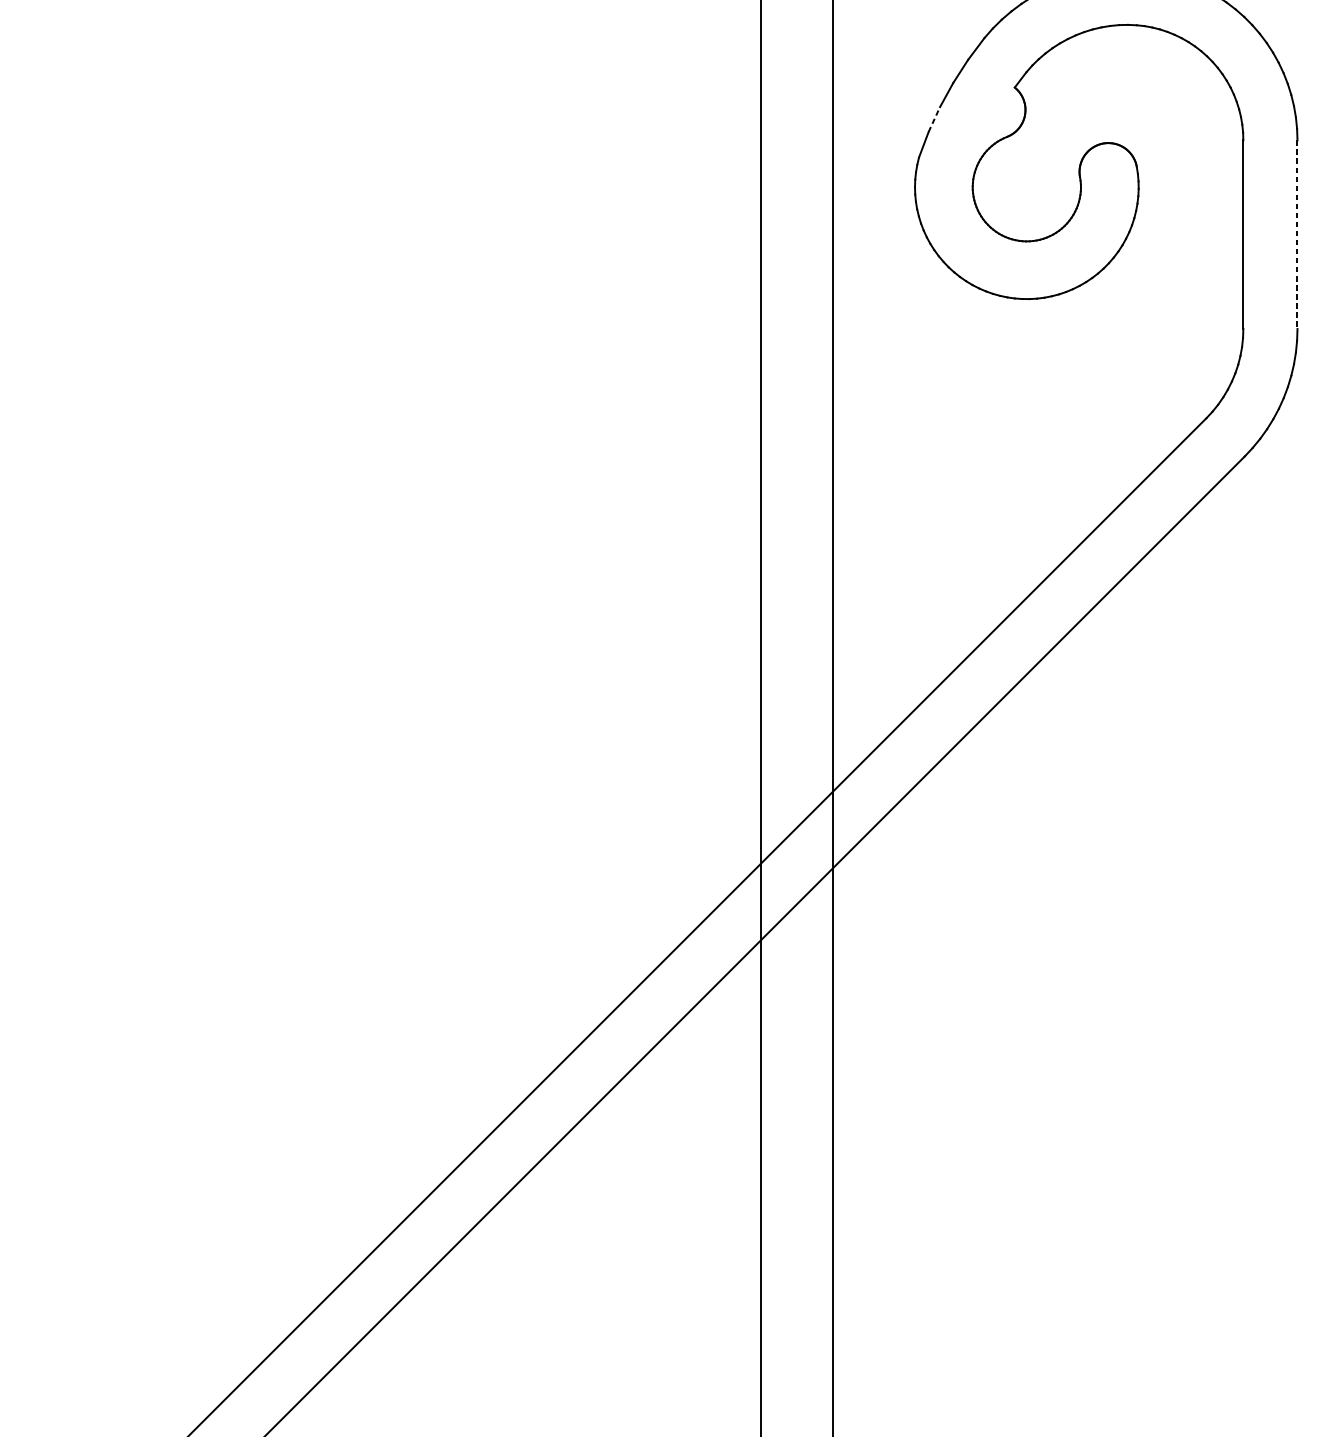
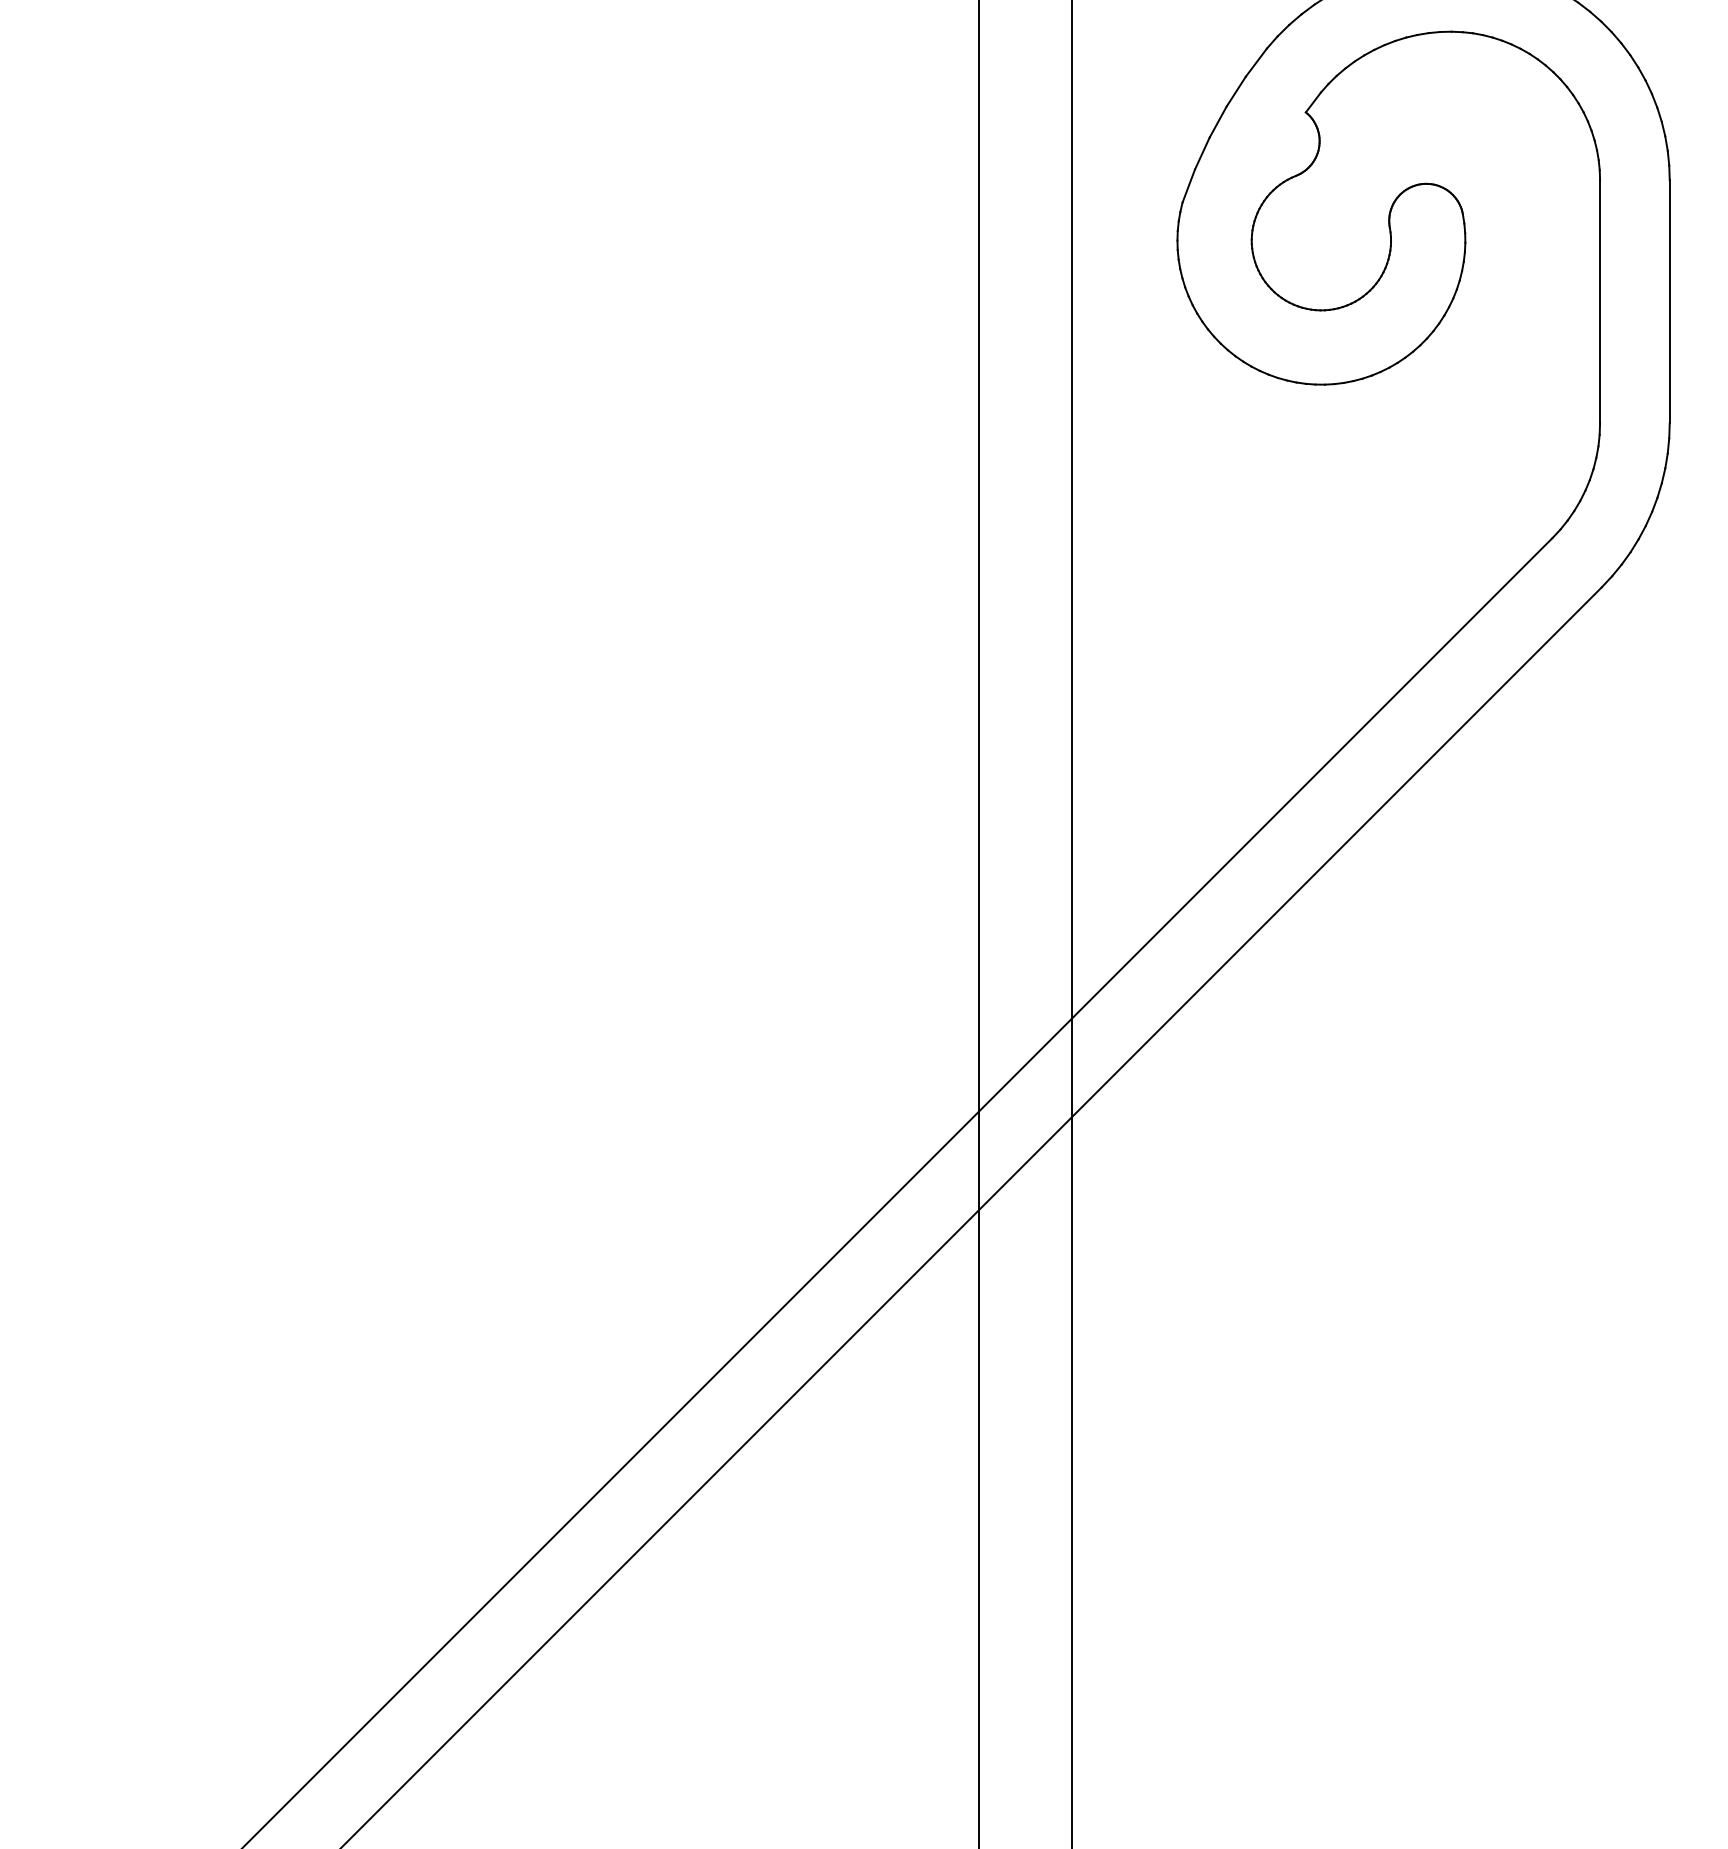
line: (934, 119) -> (1202, 153), dashed -> solid
line: (1297, 235) -> (1669, 302), dashed -> solid

